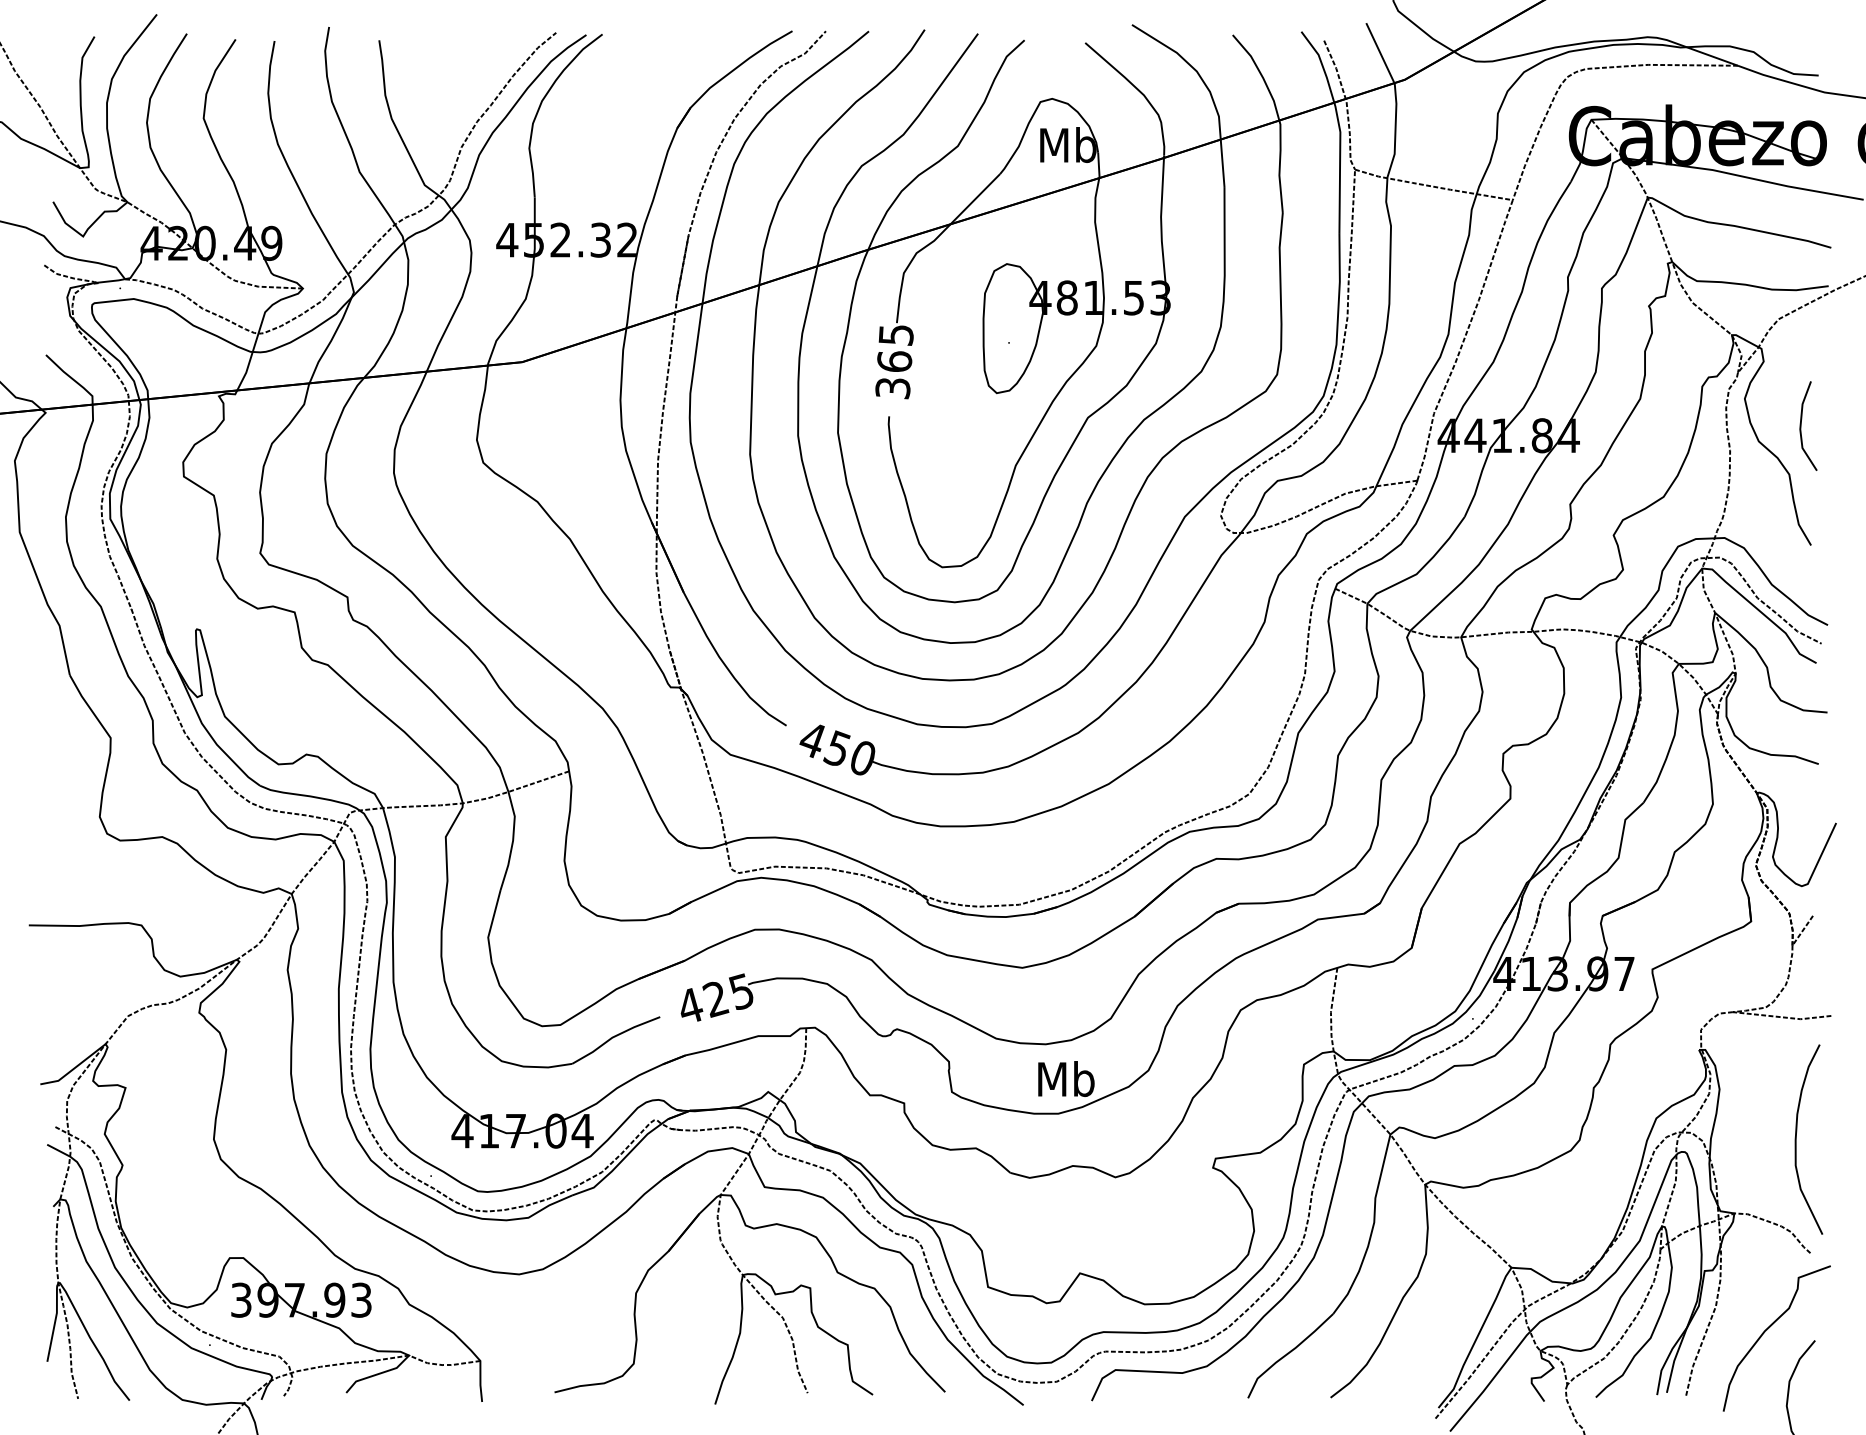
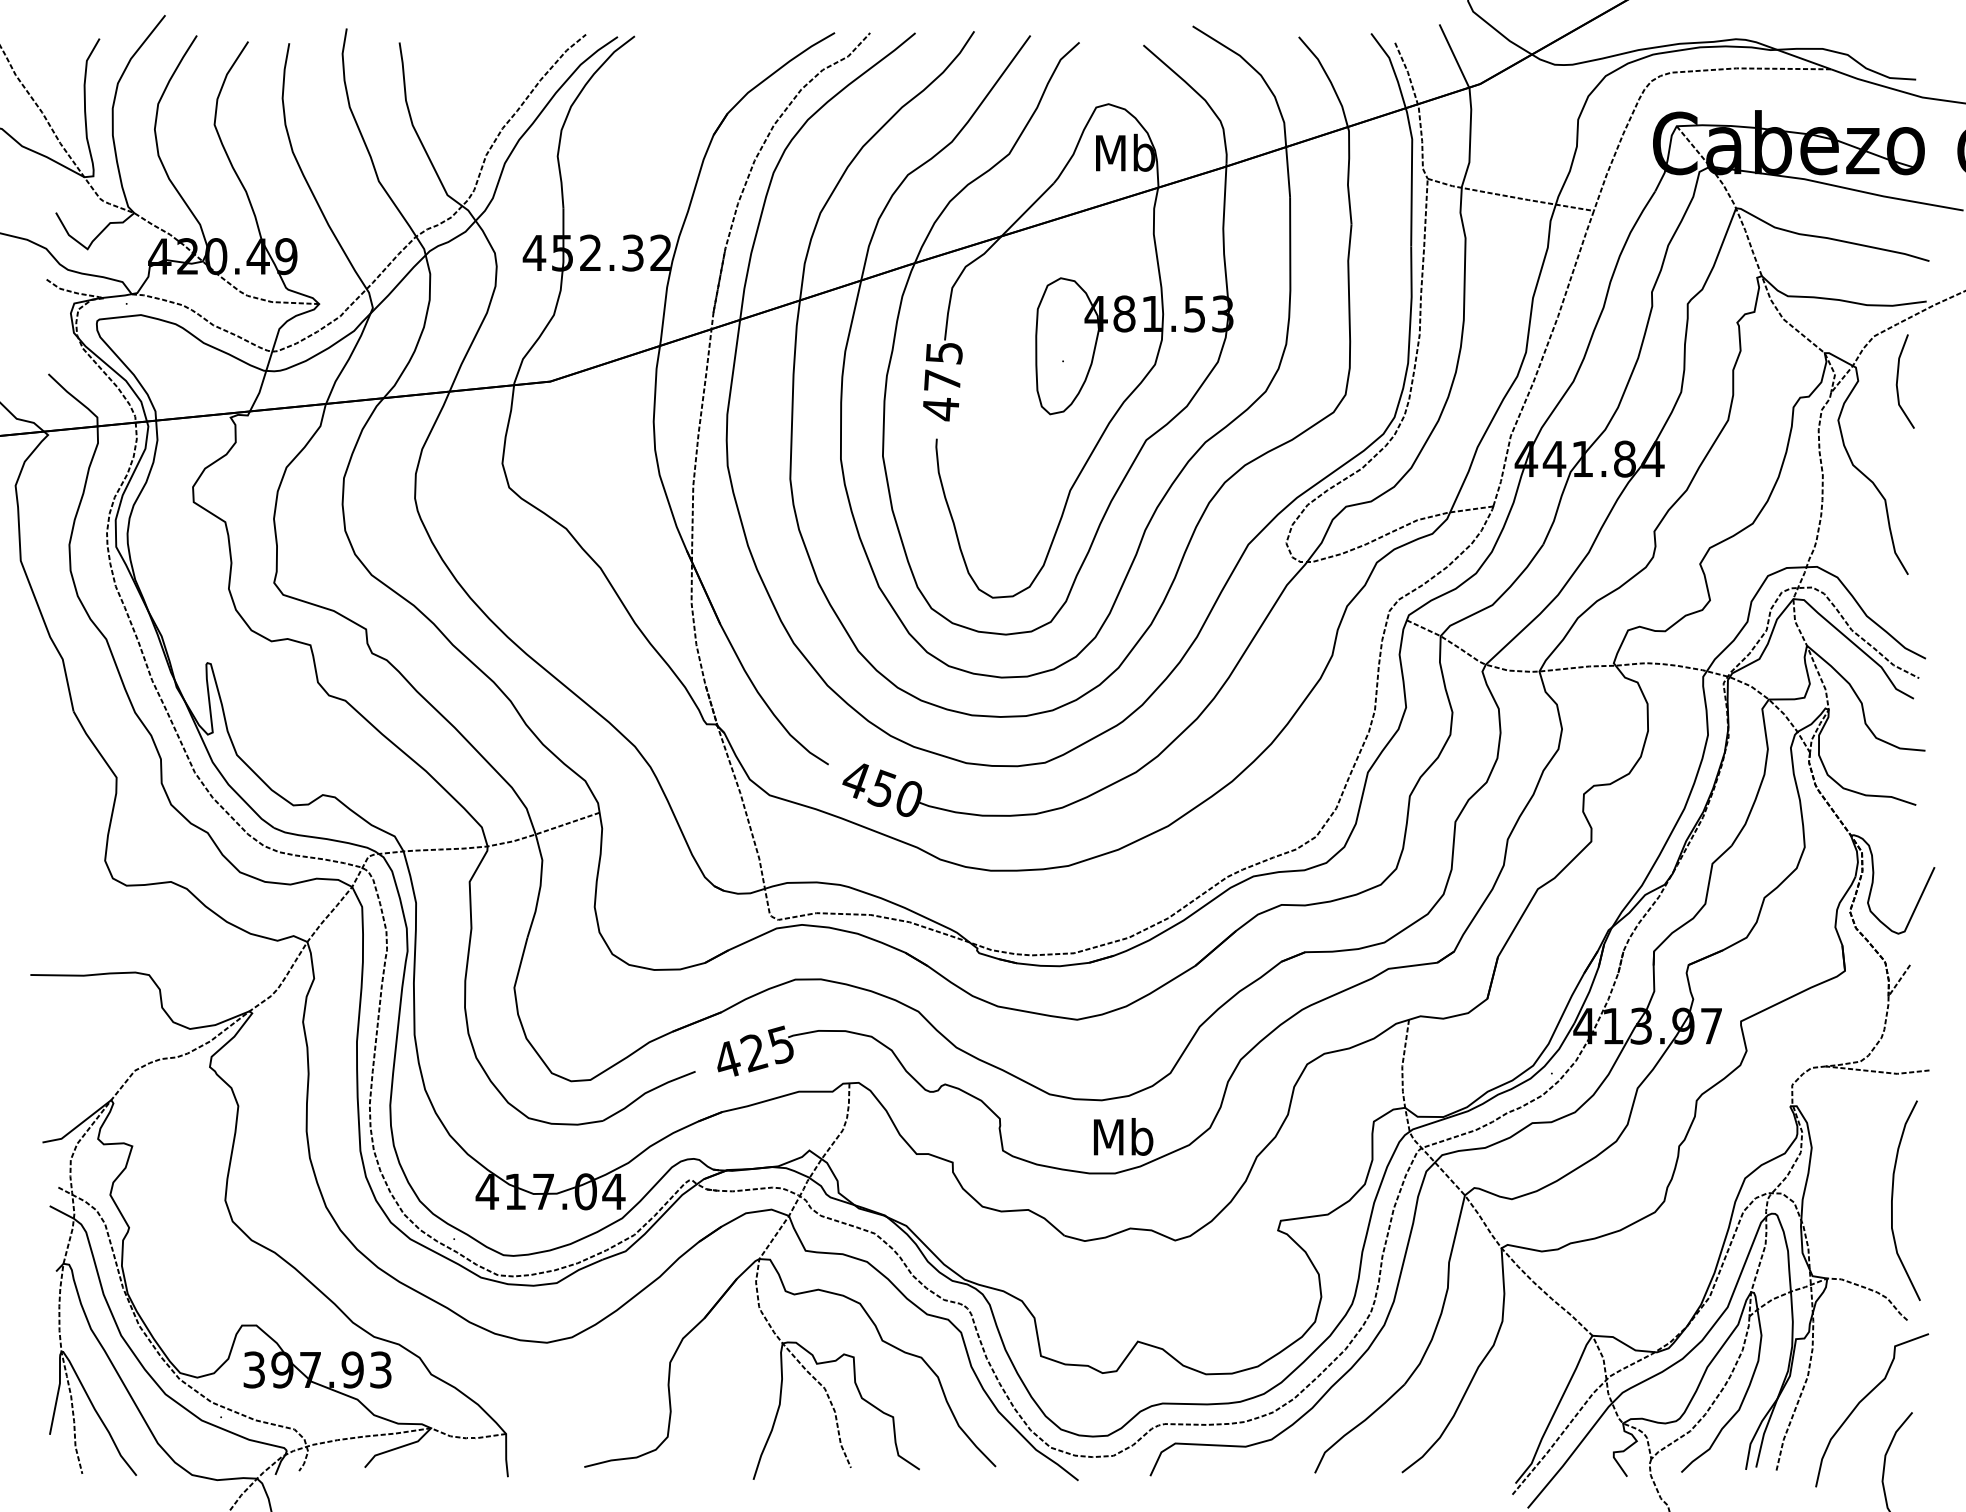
text: (893, 374) -> (941, 394), 365 -> 475
line: (1801, 425) -> (1898, 380), moved

